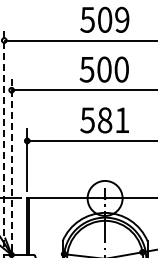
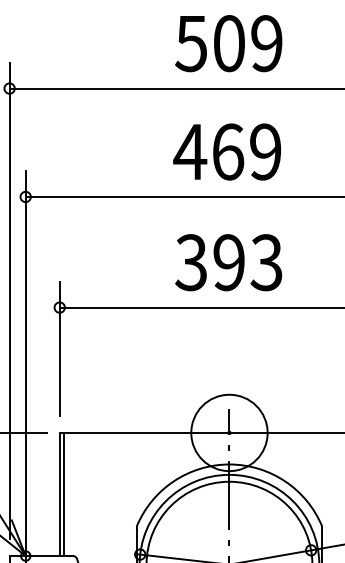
text: (103, 69) -> (225, 151), 500 -> 469
text: (104, 120) -> (228, 262), 581 -> 393
line: (4, 137) -> (10, 300), dashed -> solid
line: (11, 164) -> (25, 358), dashed -> solid

